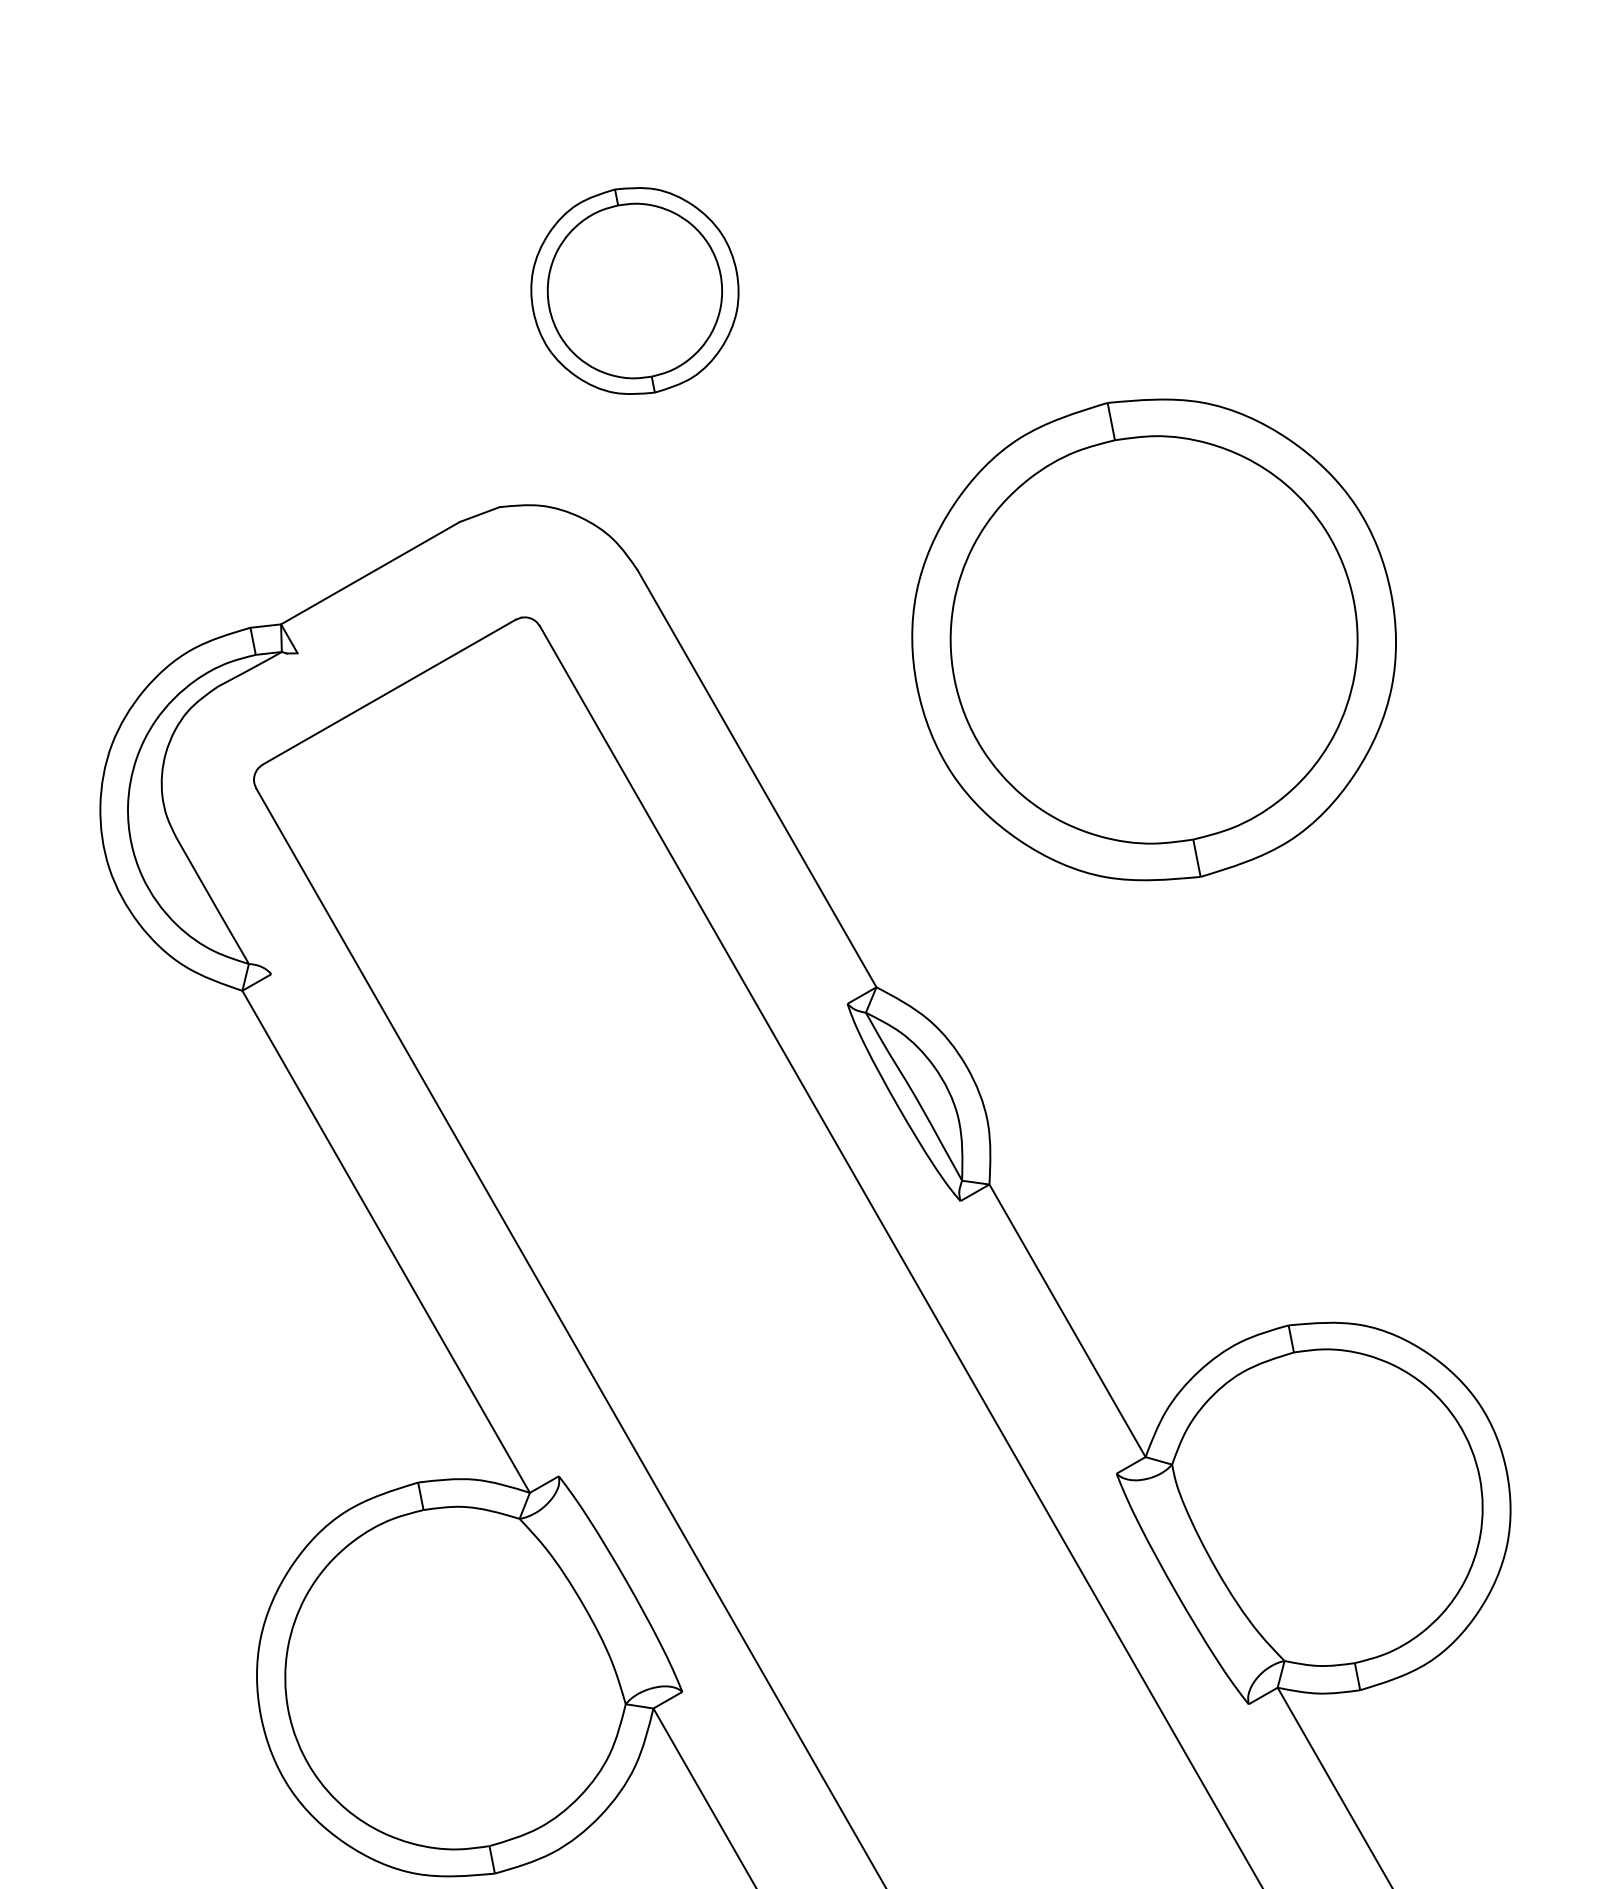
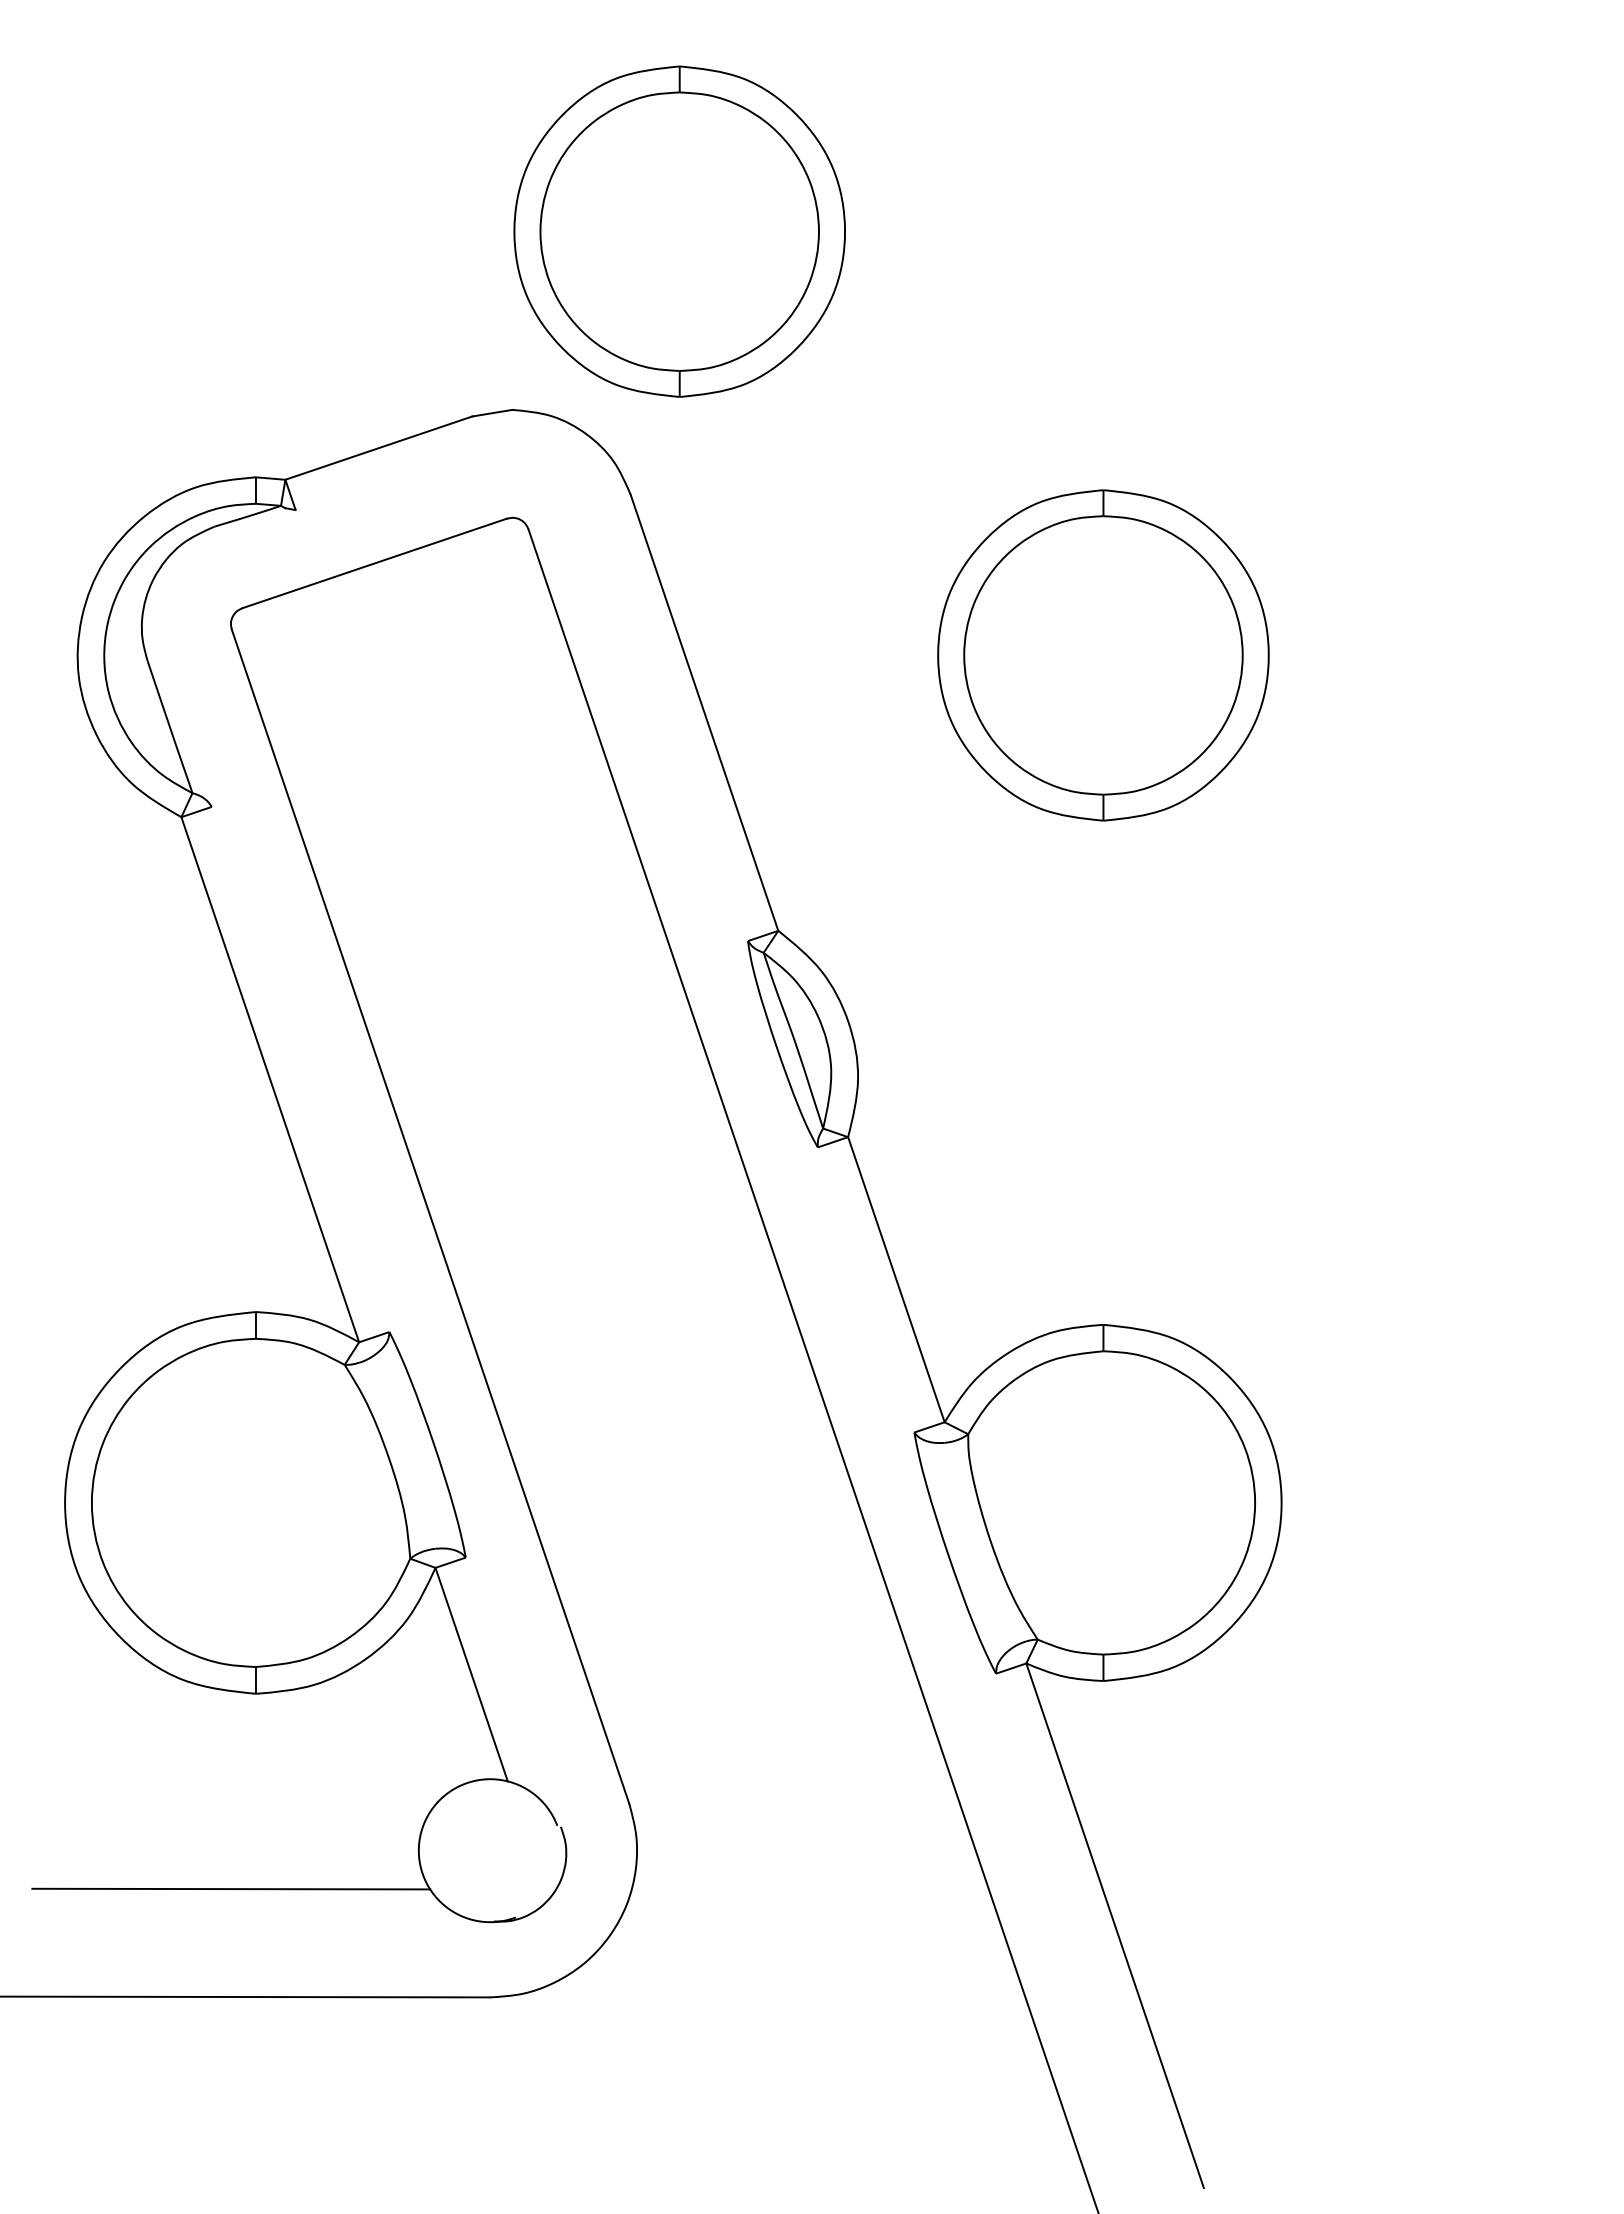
part: (634, 290) -> (679, 231), size x1.67
part: (1154, 639) -> (1103, 655), size x0.71

